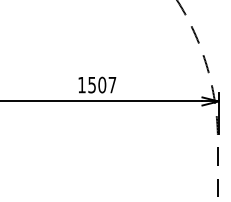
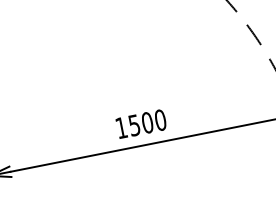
text: (112, 84) -> (160, 119), 1507 -> 1500

